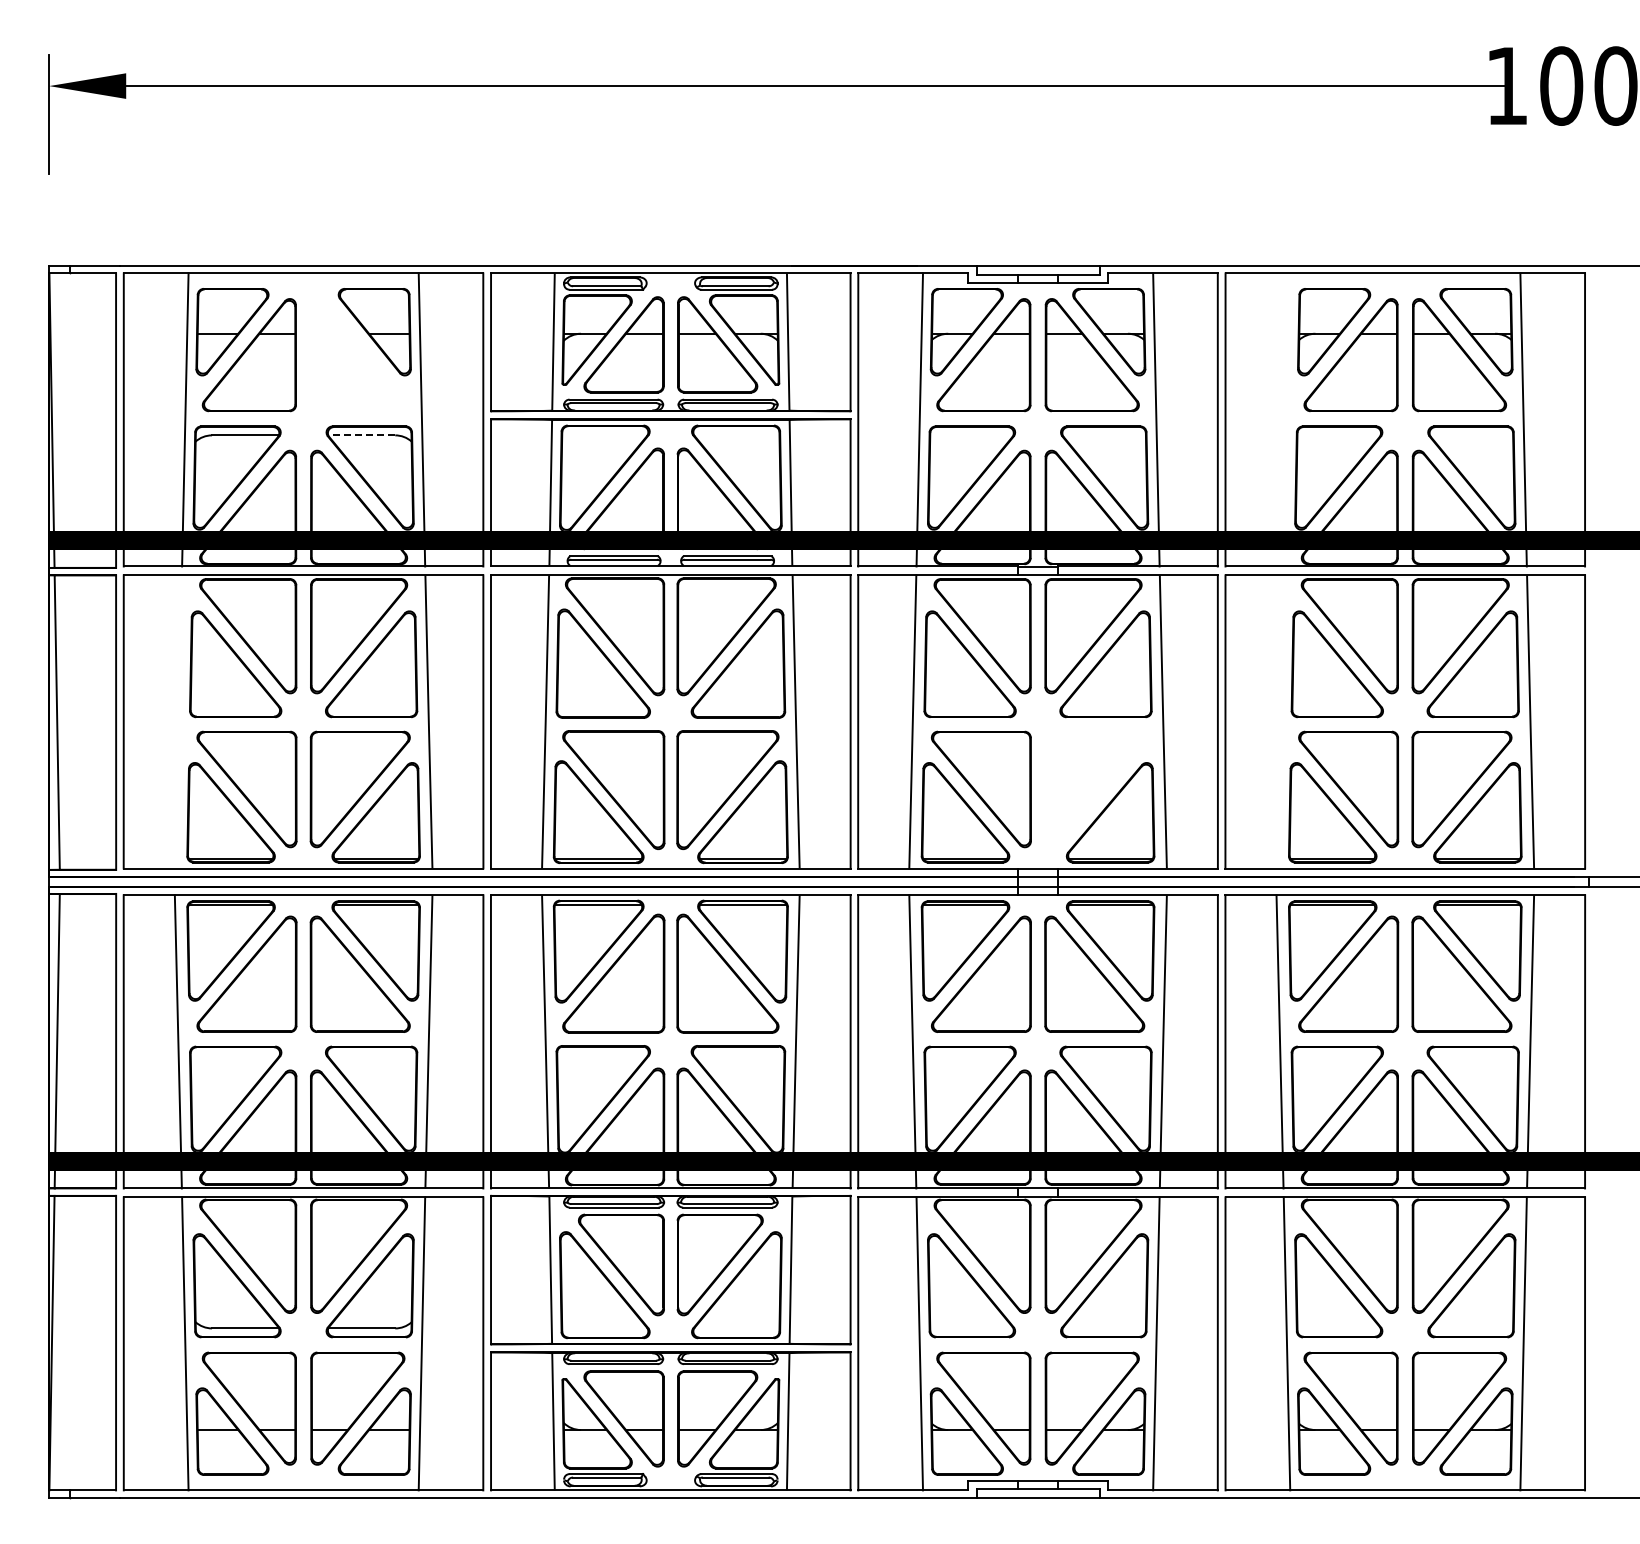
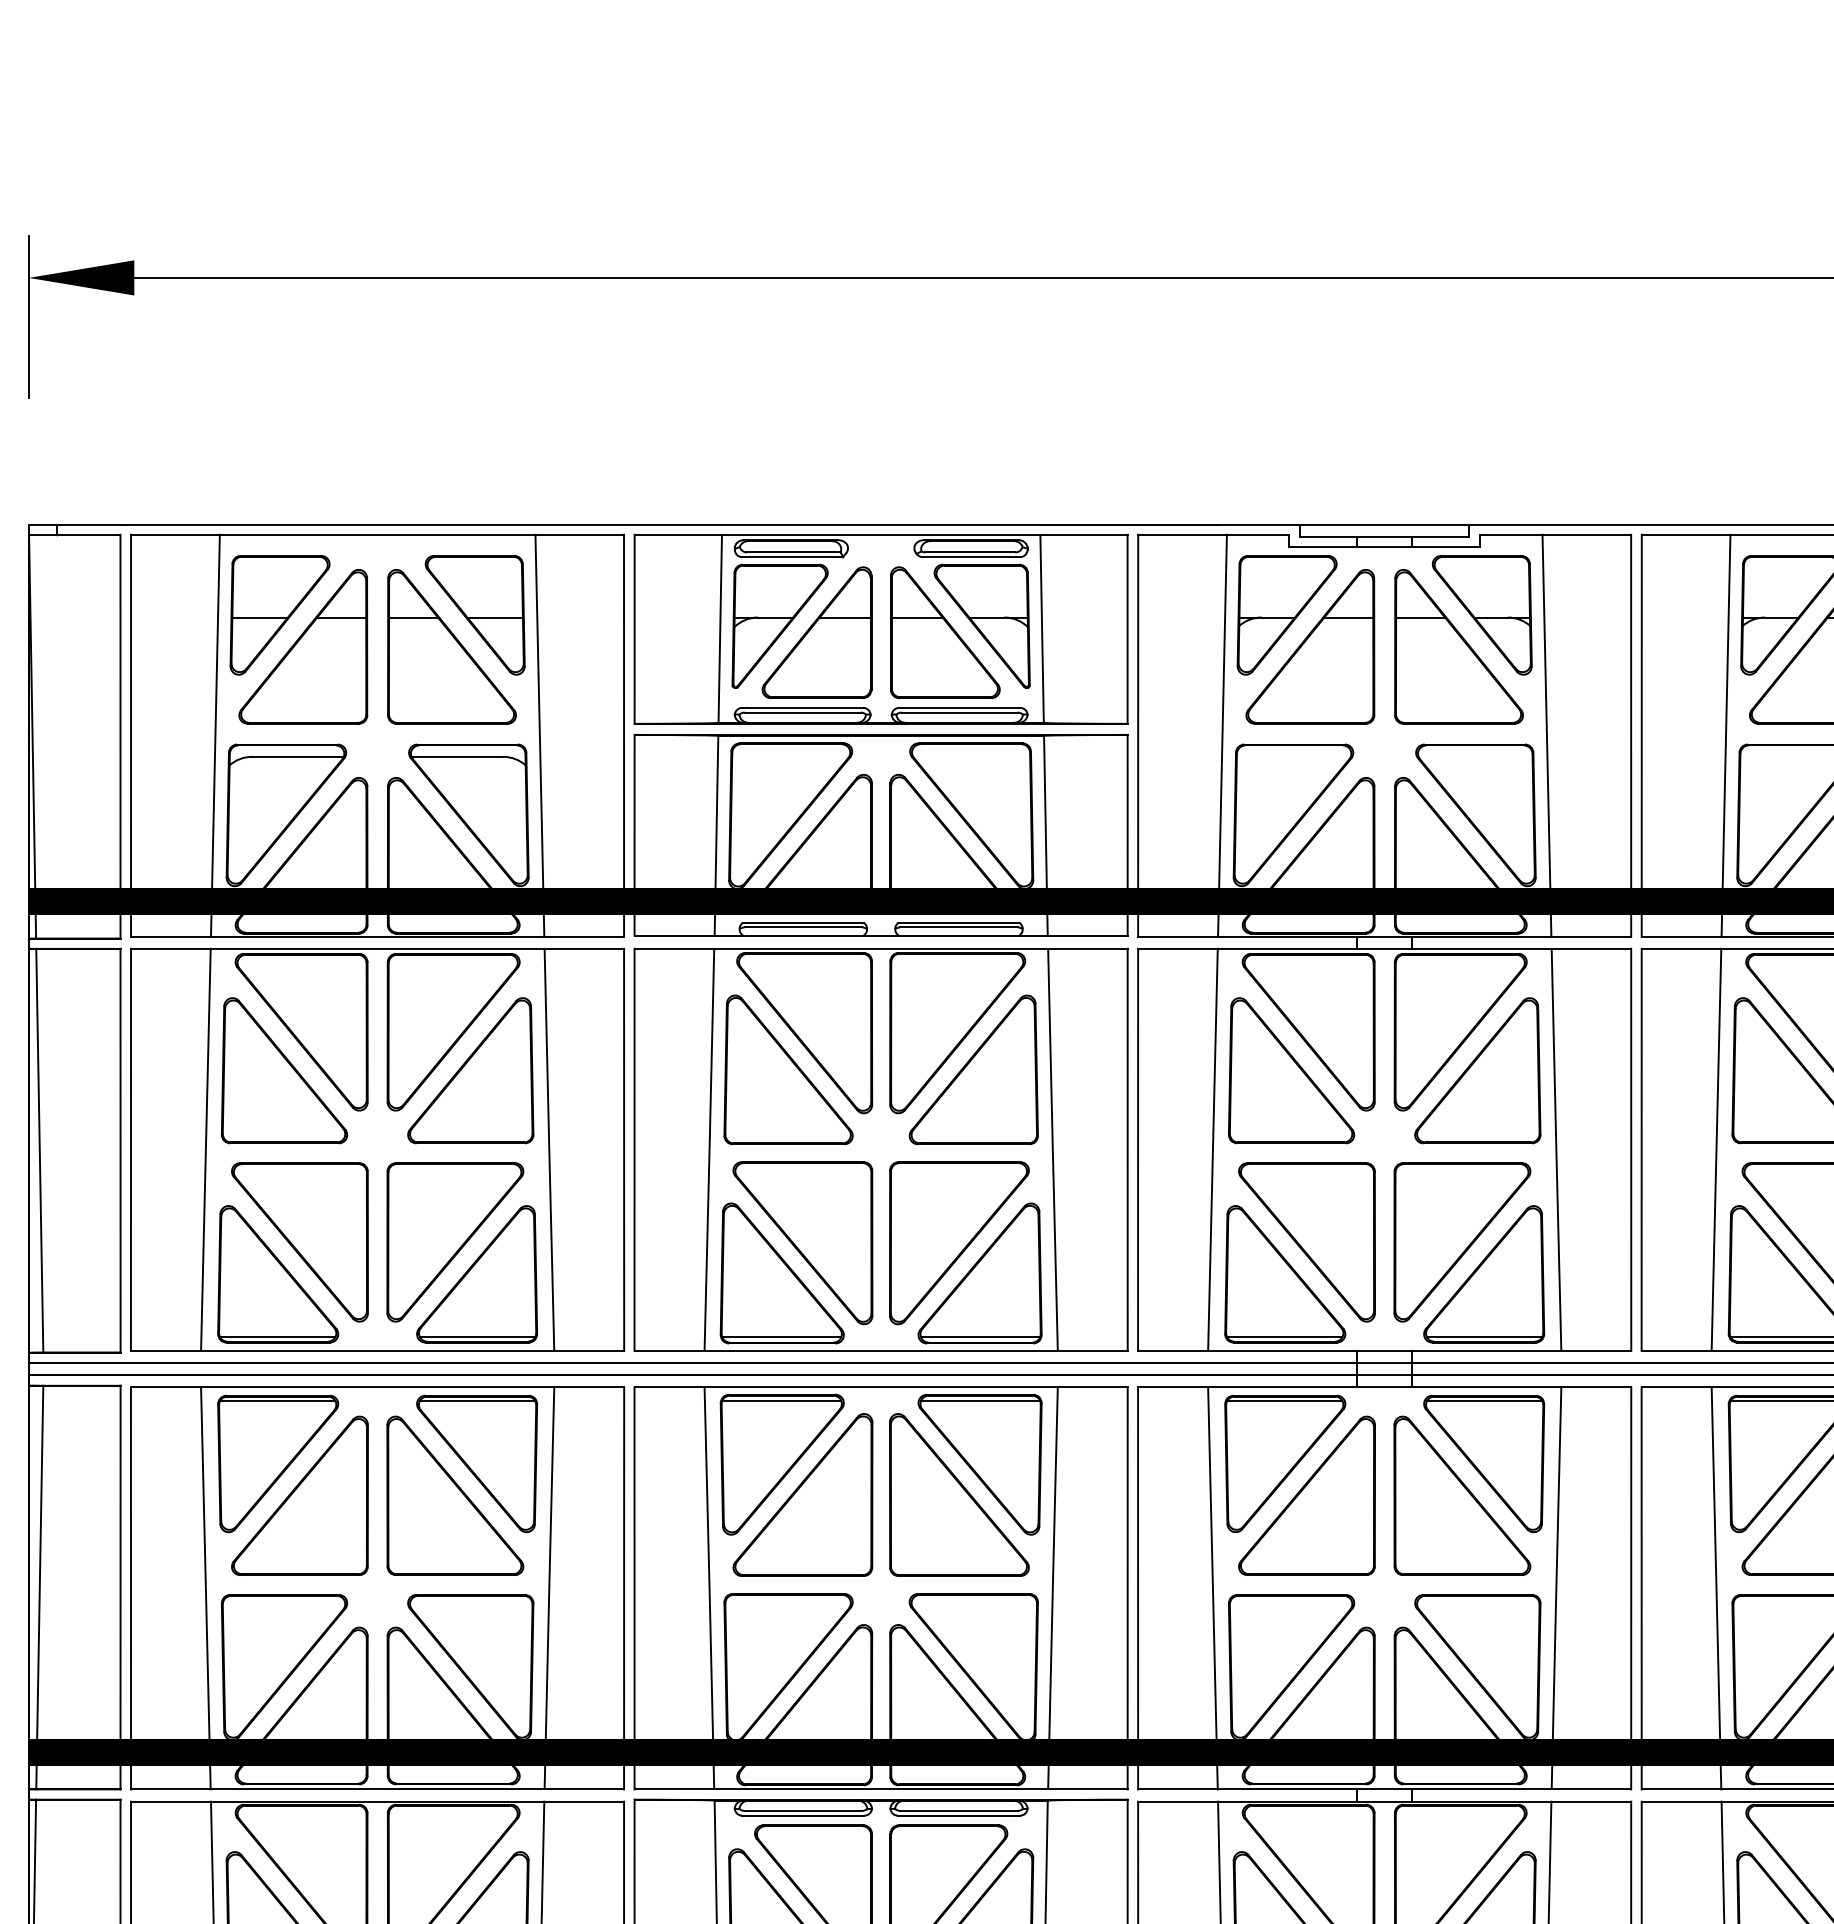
part: (357, 355) -> (451, 647), added
line: (1286, 419) -> (1725, 735), added
line: (361, 435) -> (456, 757), dashed -> solid
line: (177, 721) -> (204, 1149), added
line: (1279, 721) -> (1715, 1149), added
part: (1094, 789) -> (1462, 1242), added

